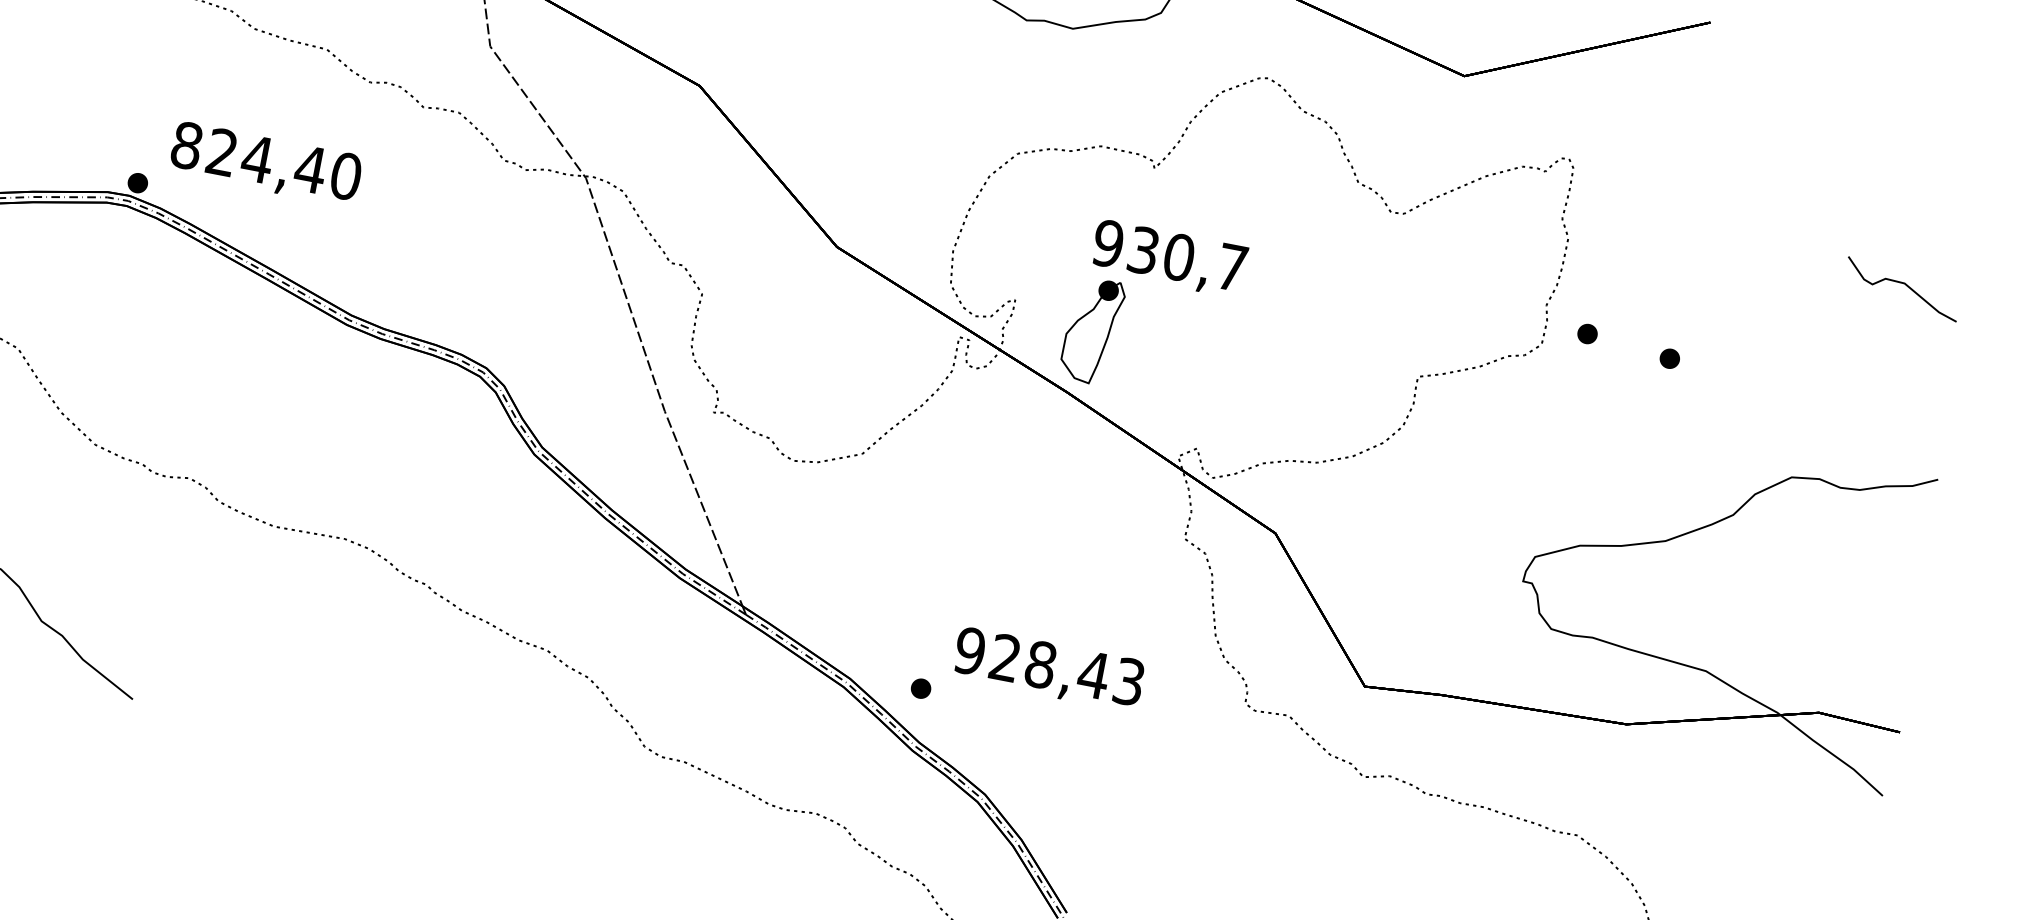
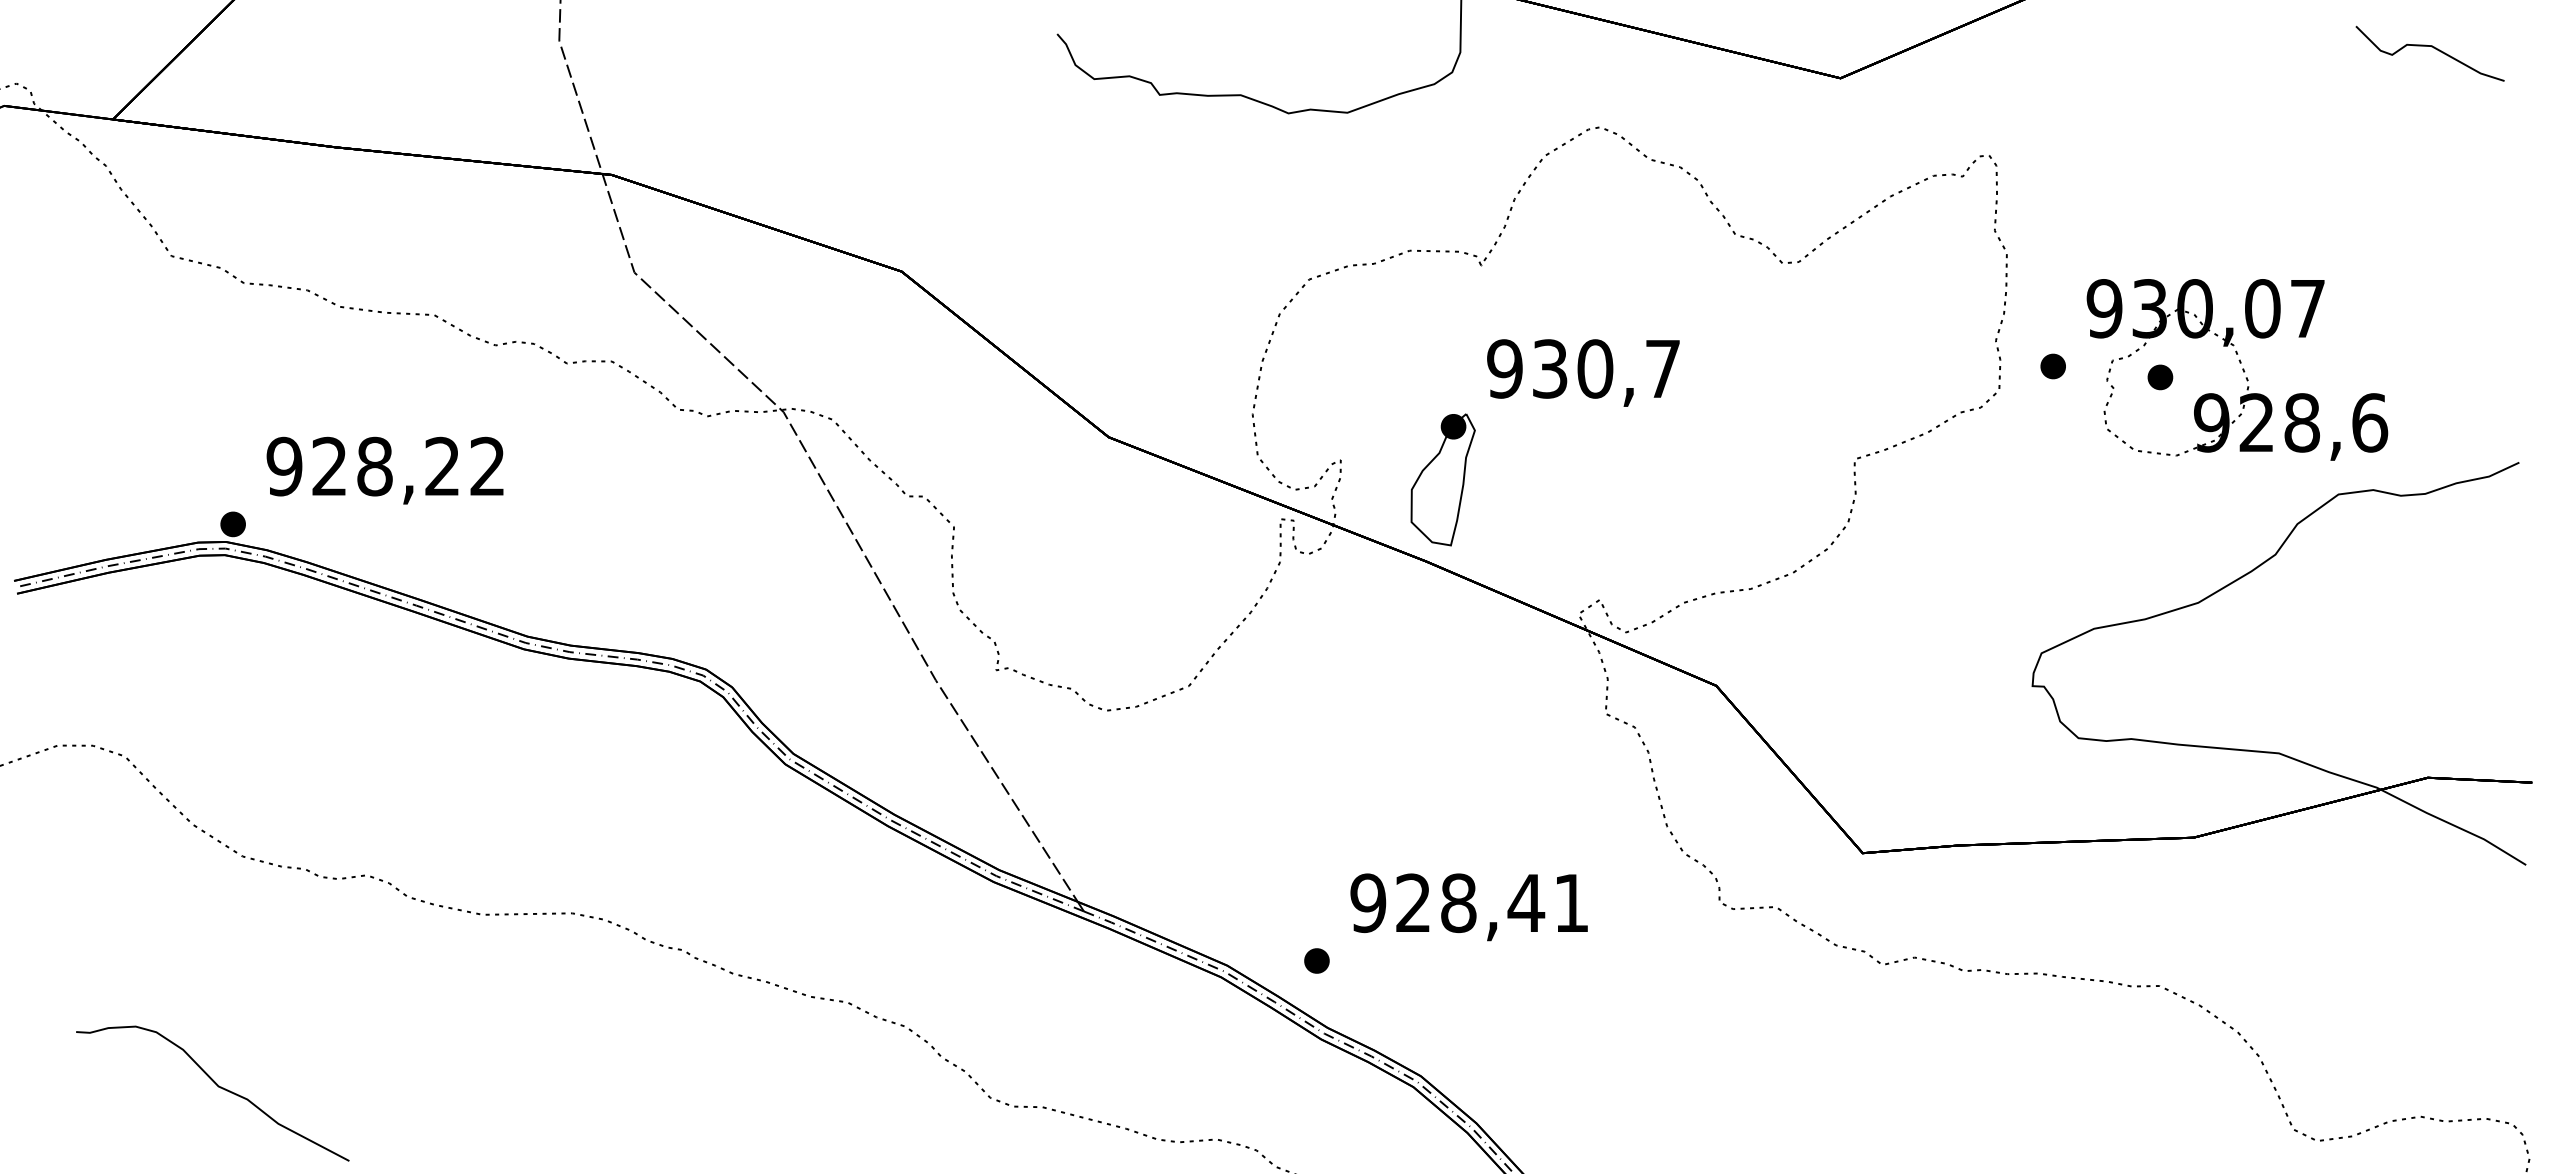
text: (265, 160) -> (385, 466), 824,40 -> 928,22
text: (1169, 258) -> (1583, 372), moved
curve: (1904, 284) -> (2431, 47), moved
part: (1731, 364) -> (2237, 369), added
text: (1129, 682) -> (1571, 903), 928,43 -> 928,41

